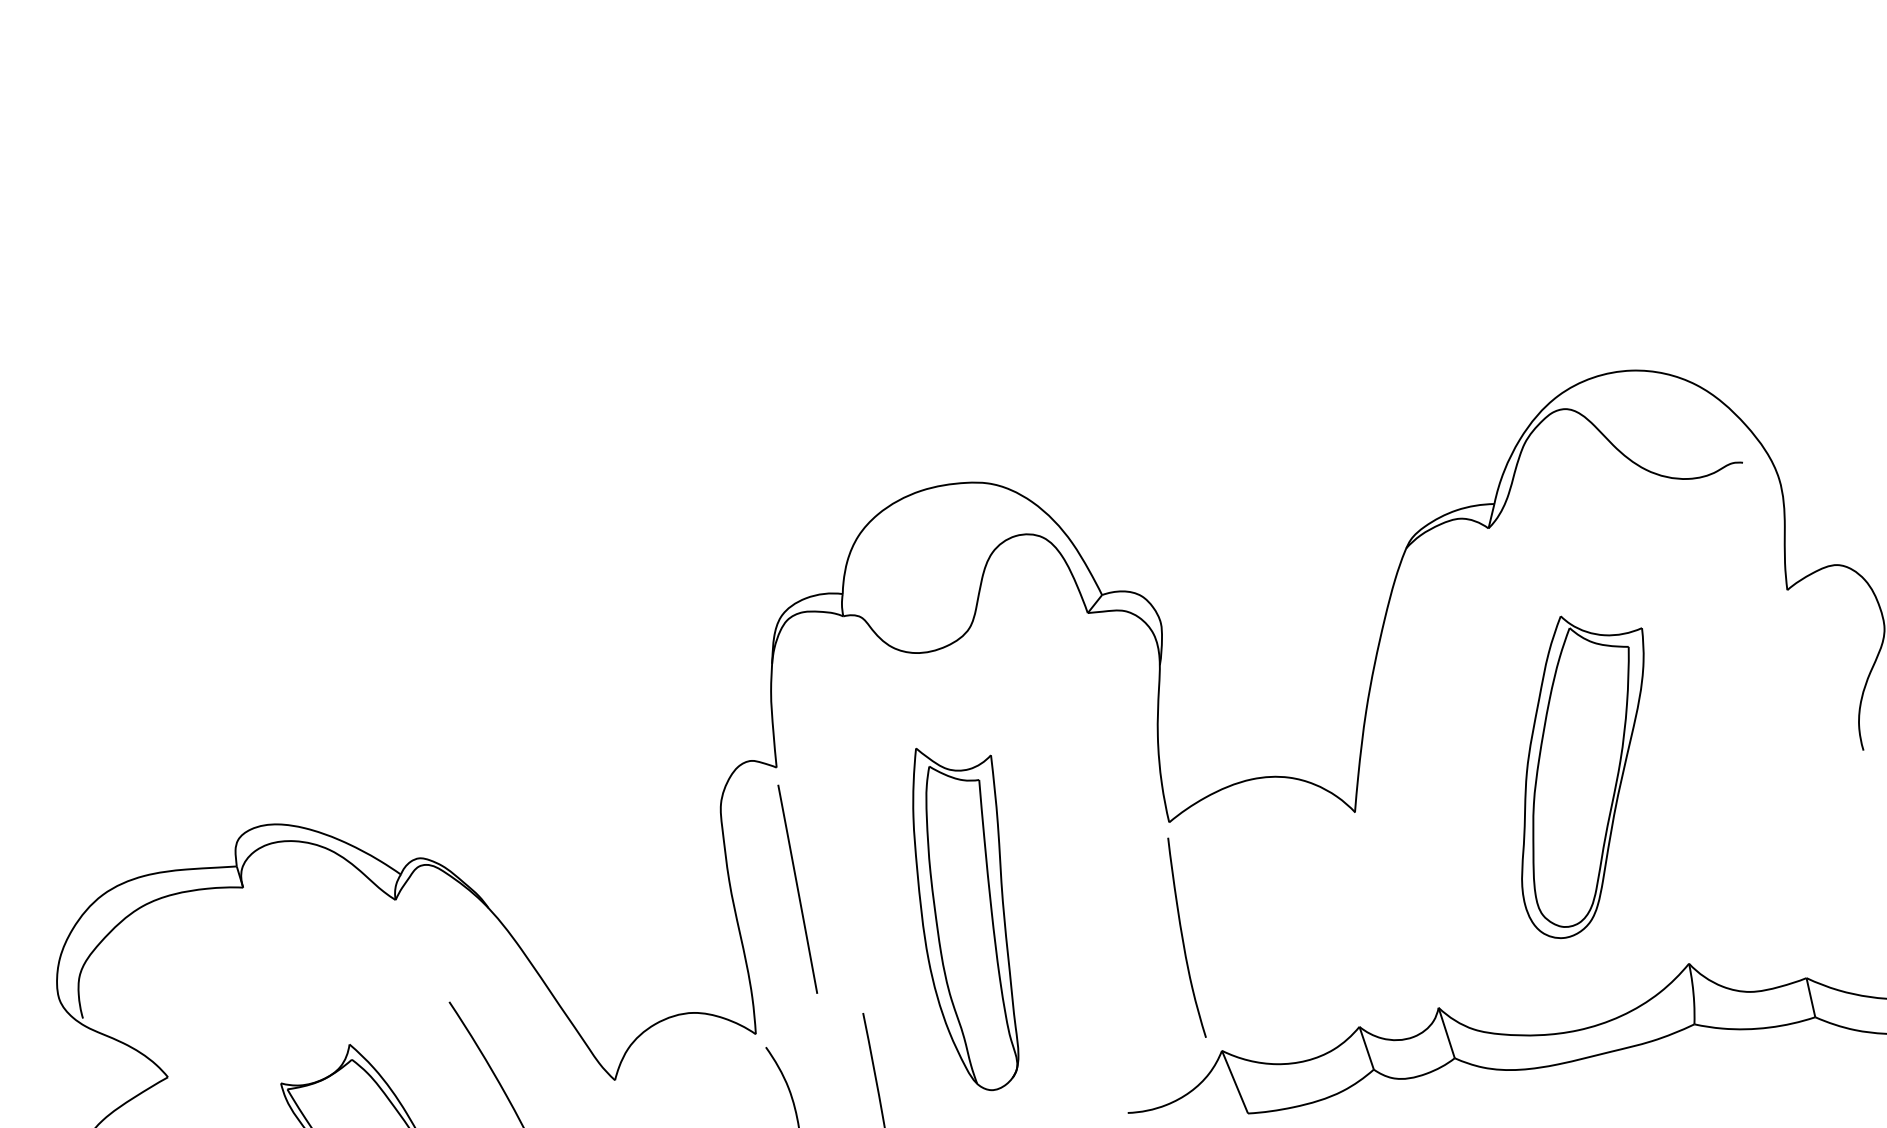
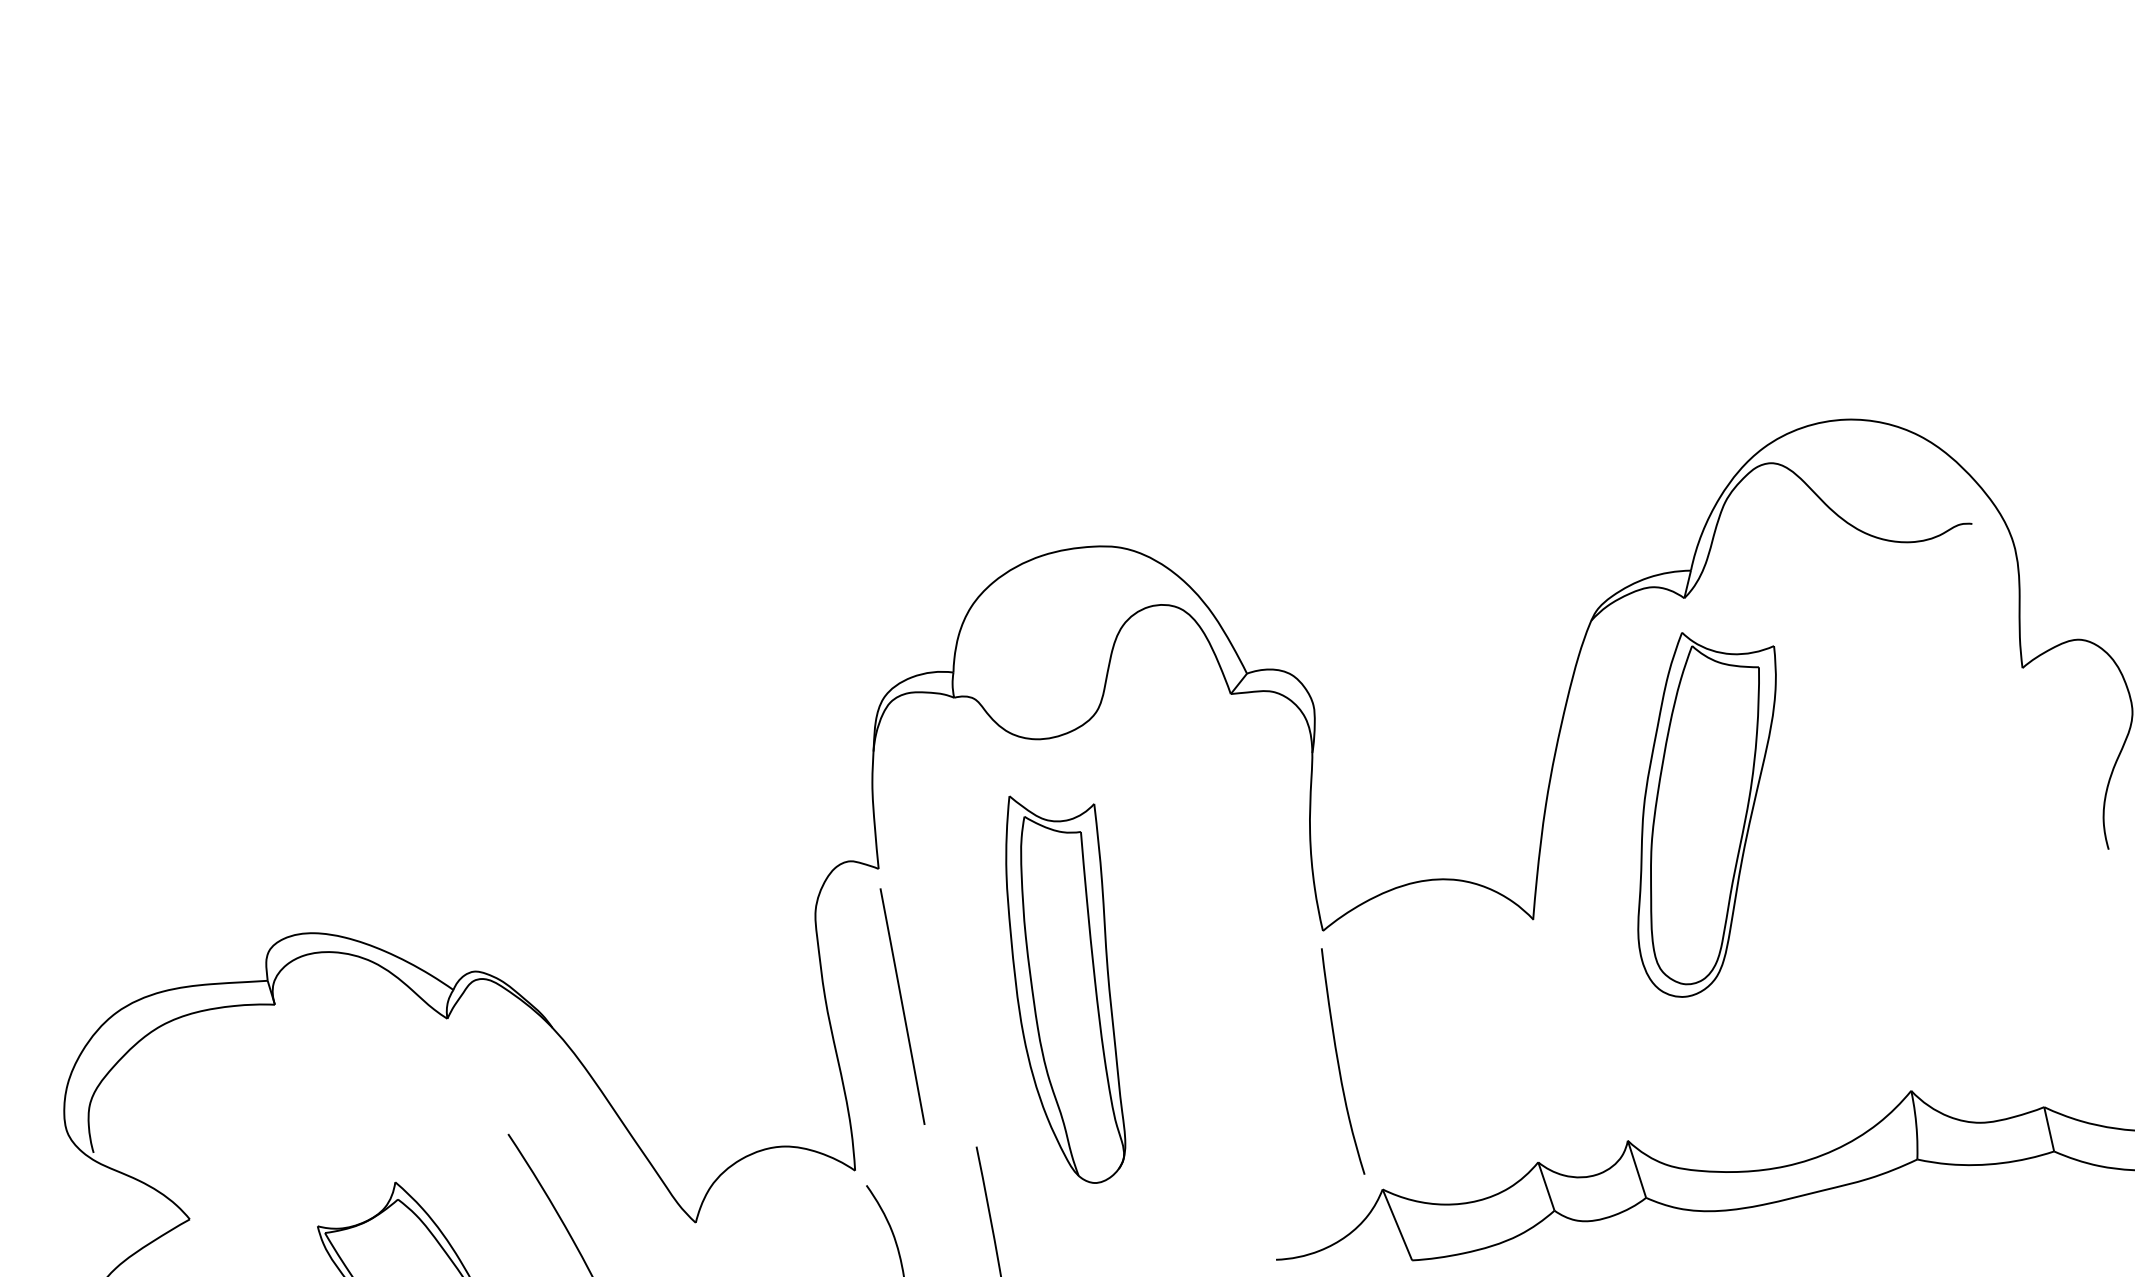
part: (1582, 776) -> (1706, 814), moved
part: (965, 919) -> (1065, 989), moved

